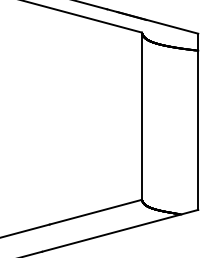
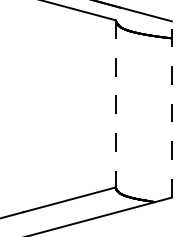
line: (141, 116) -> (115, 104), solid -> dashed
line: (198, 121) -> (172, 109), solid -> dashed

